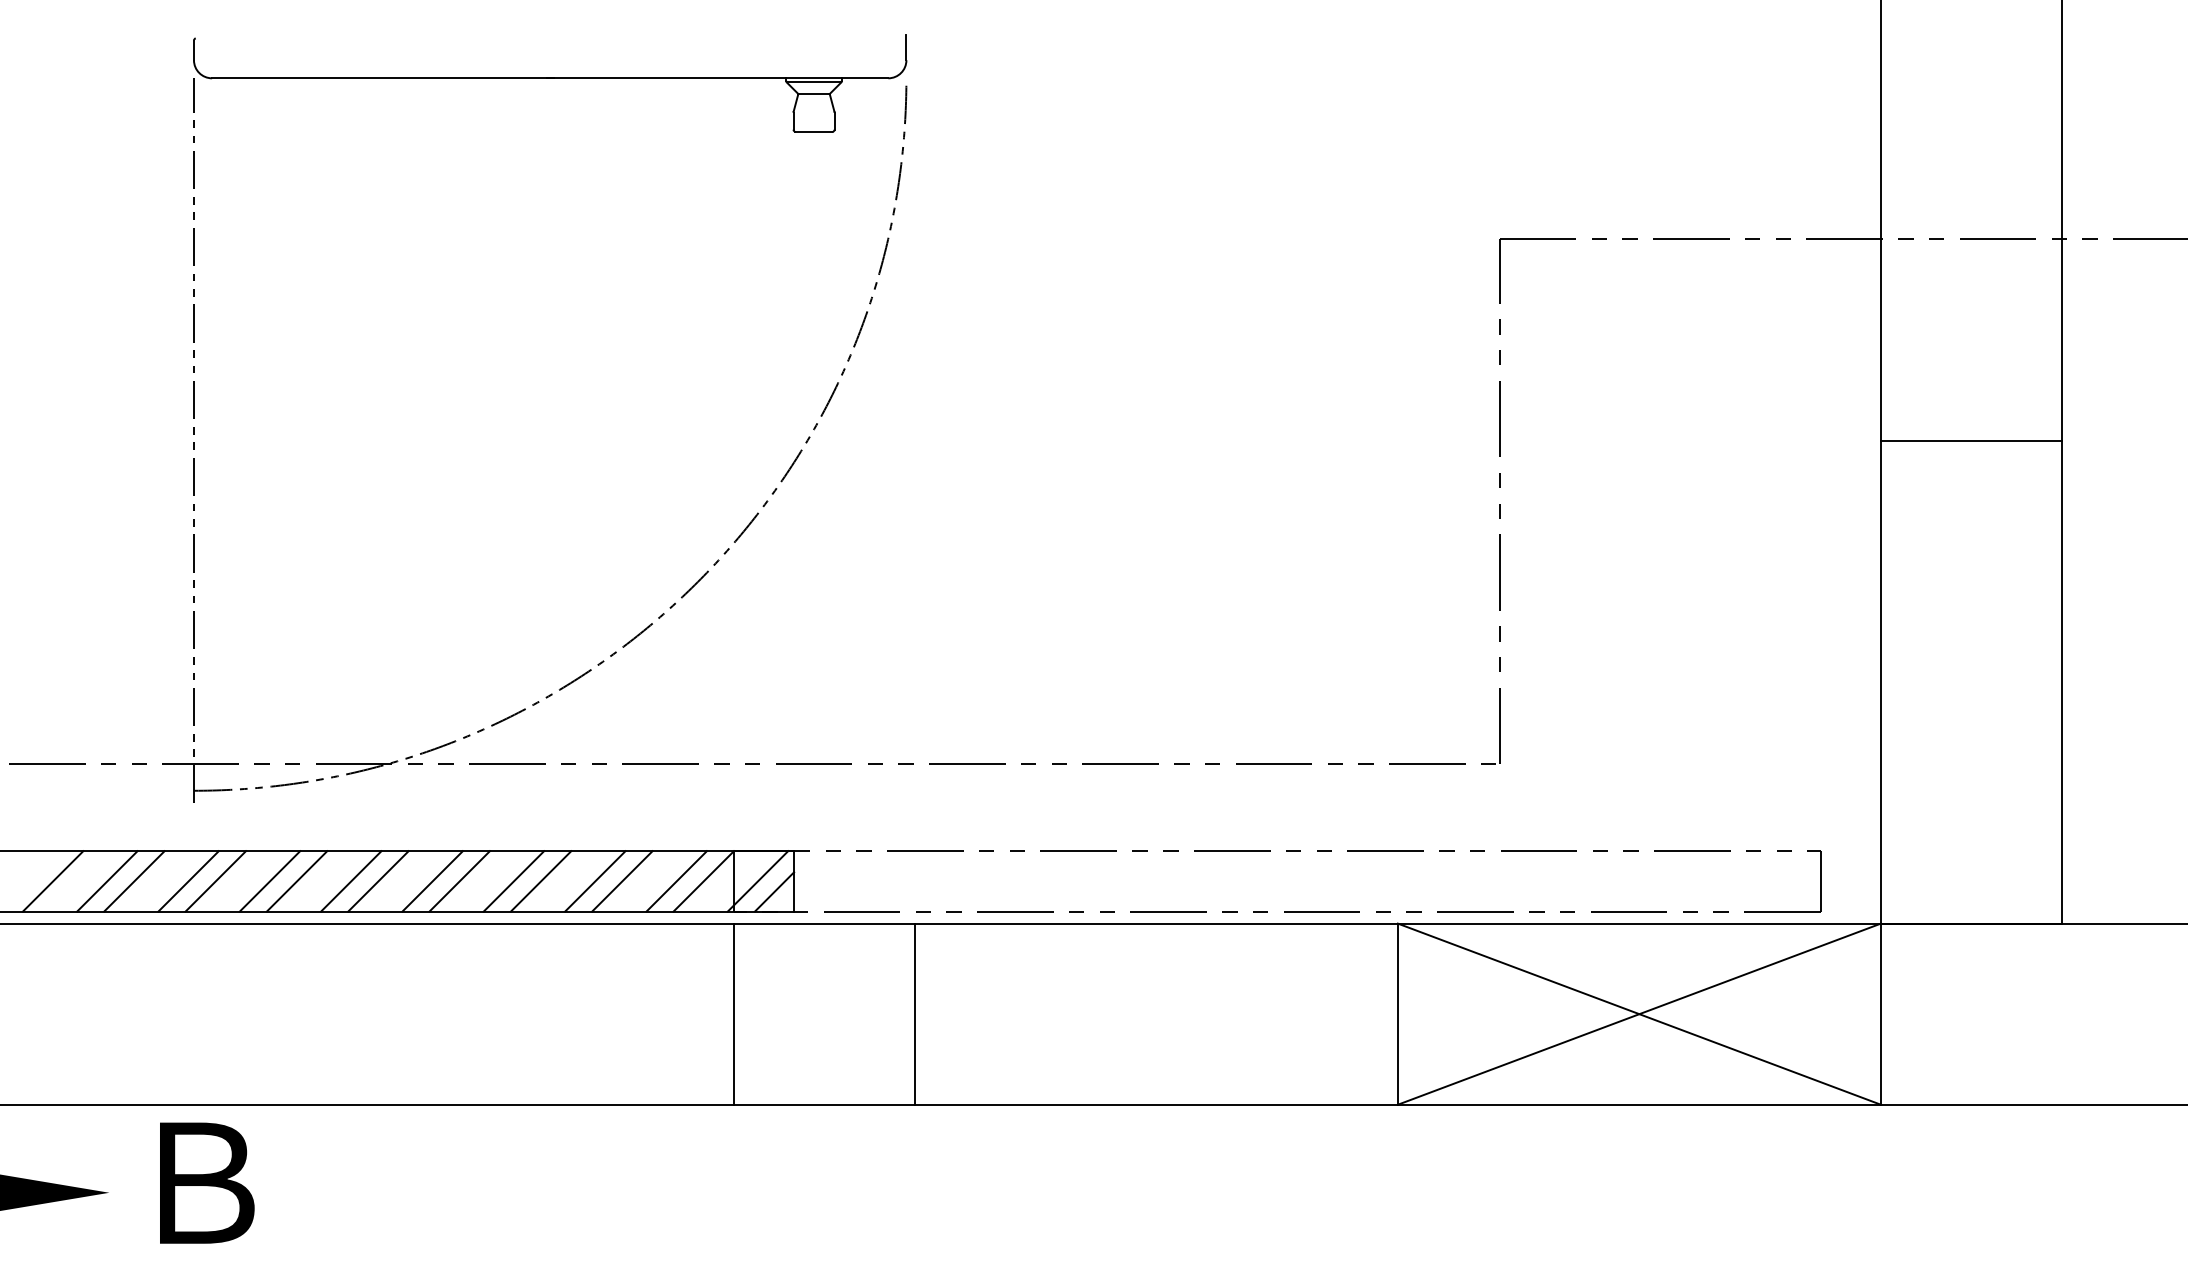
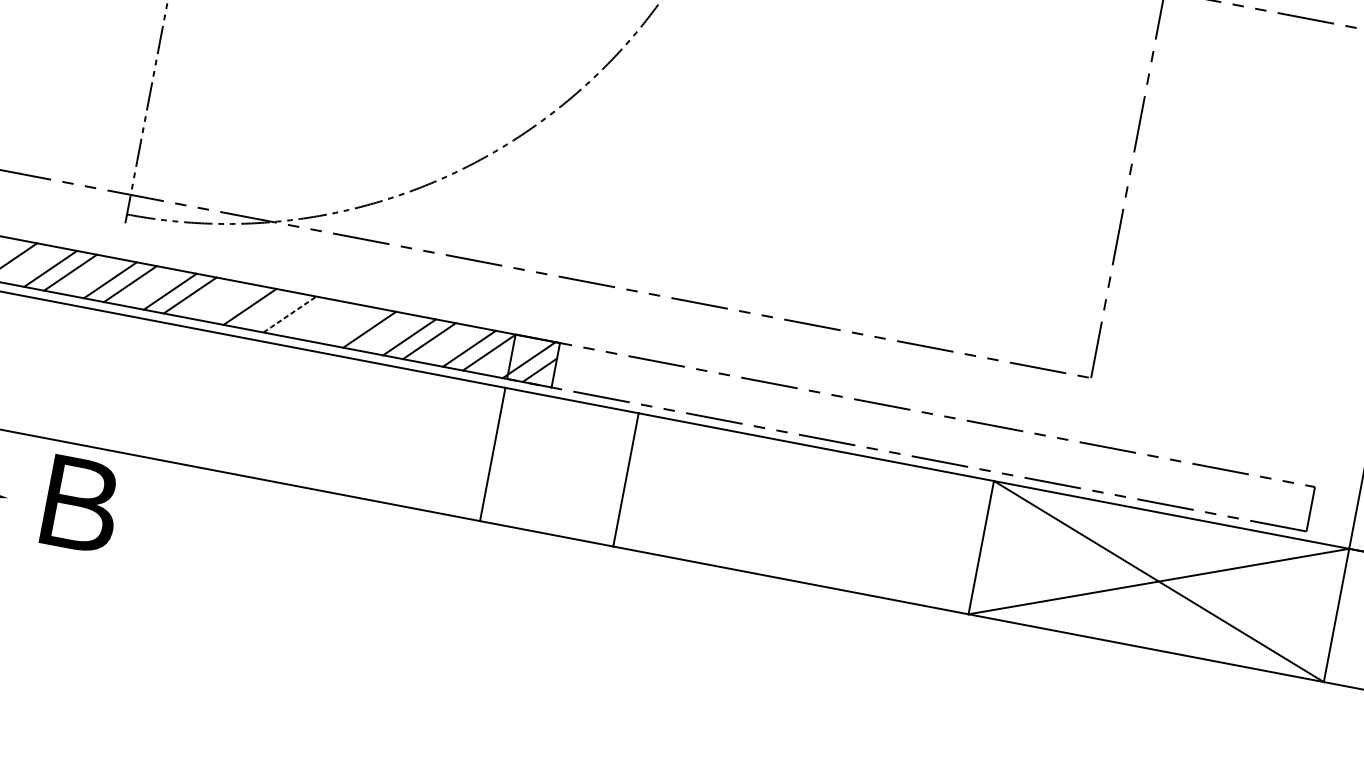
line: (351, 881) -> (230, 303), removed
line: (432, 881) -> (289, 314), solid -> dashed
line: (459, 881) -> (309, 318), removed
line: (513, 881) -> (349, 325), removed

